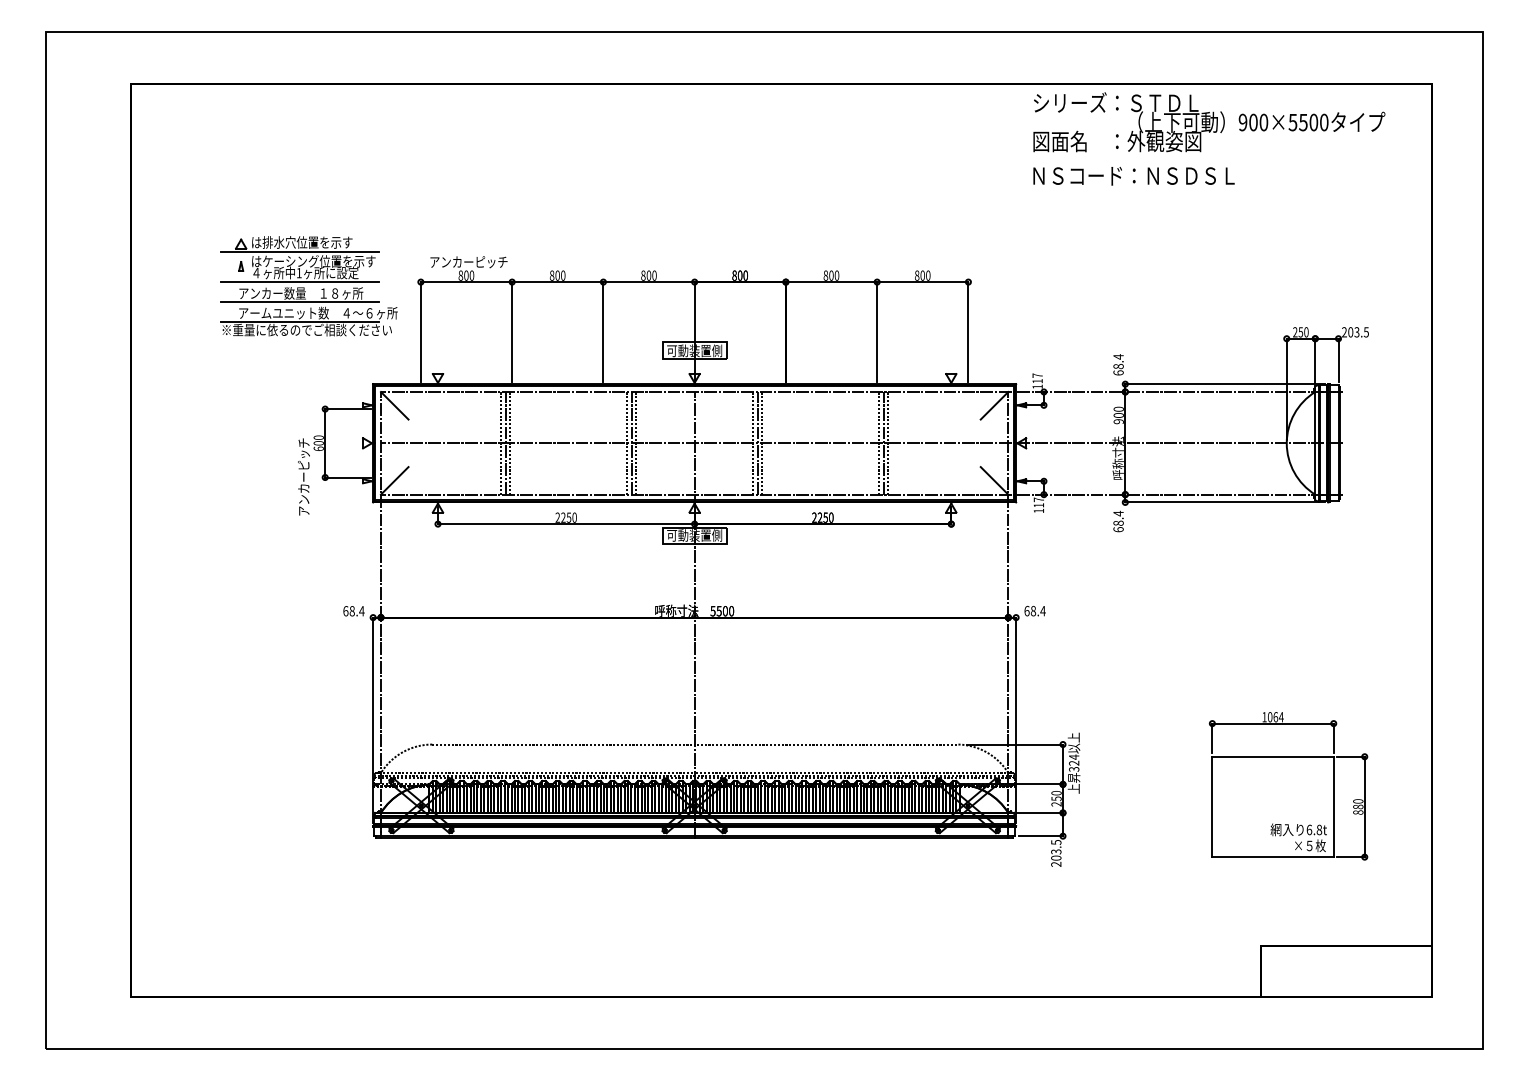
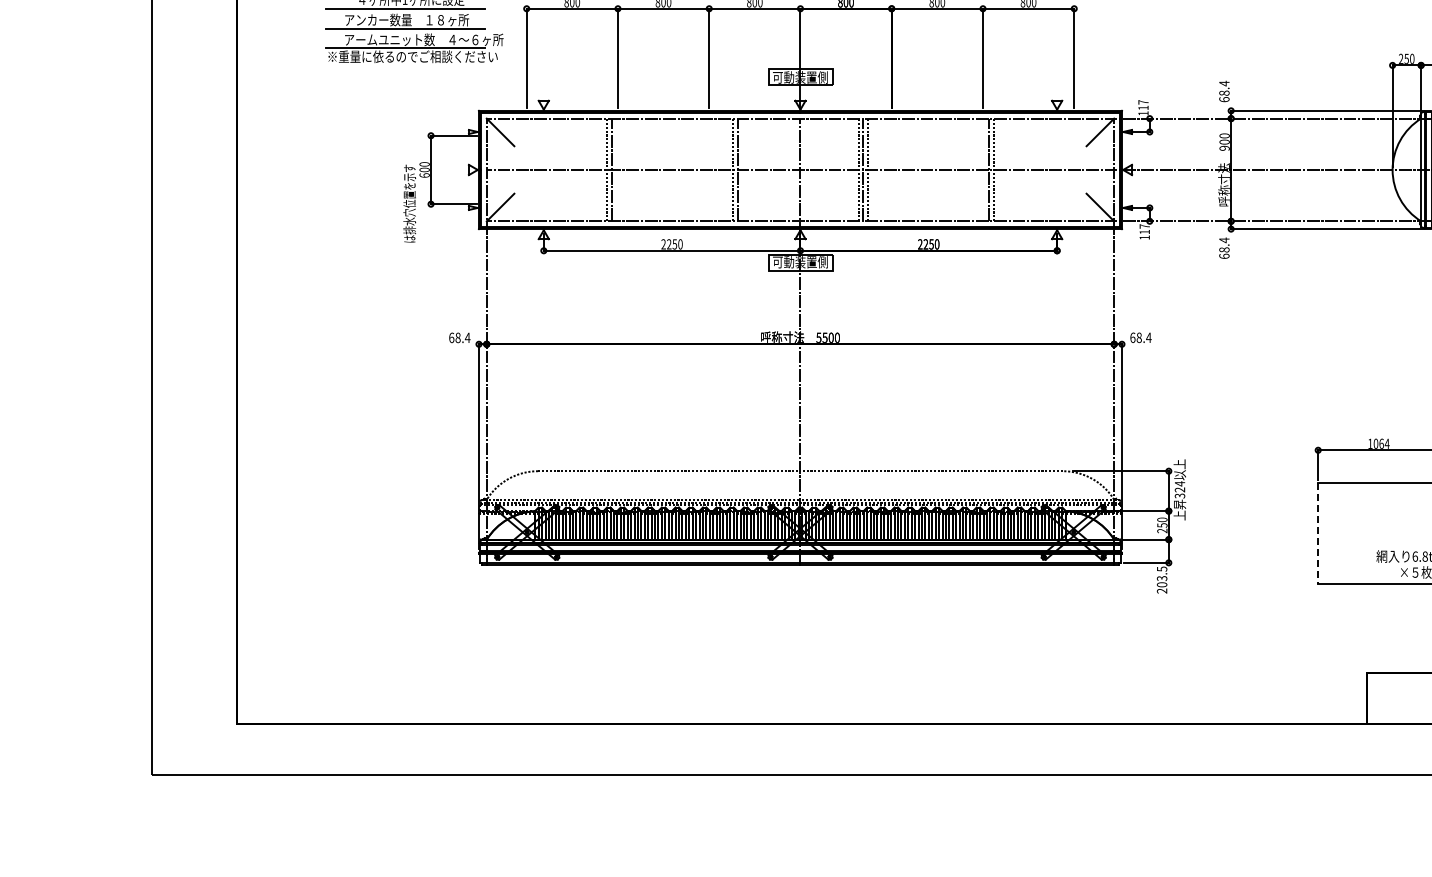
line: (510, 442) -> (616, 169), removed
line: (635, 442) -> (741, 169), removed
line: (879, 442) -> (985, 169), removed
text: (303, 476) -> (409, 203), アンカーピッチ -> は排水穴位置を示す
line: (1212, 807) -> (1318, 534), solid -> dashed

